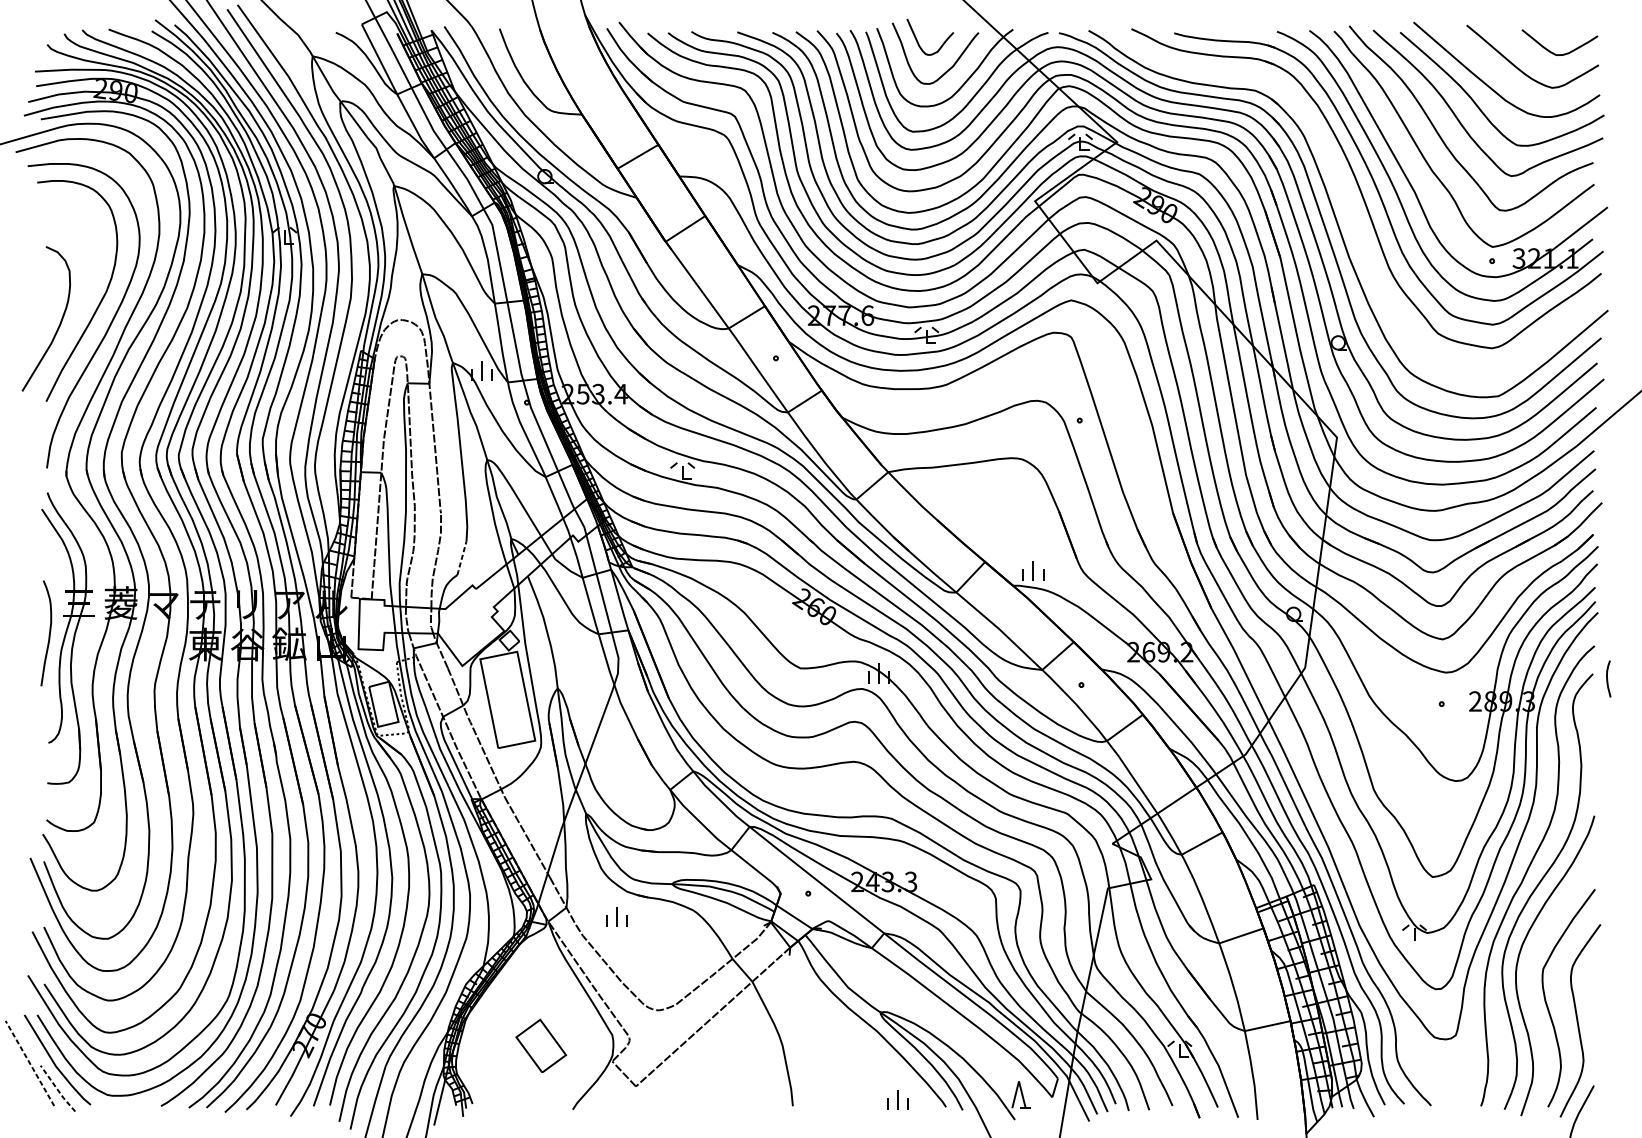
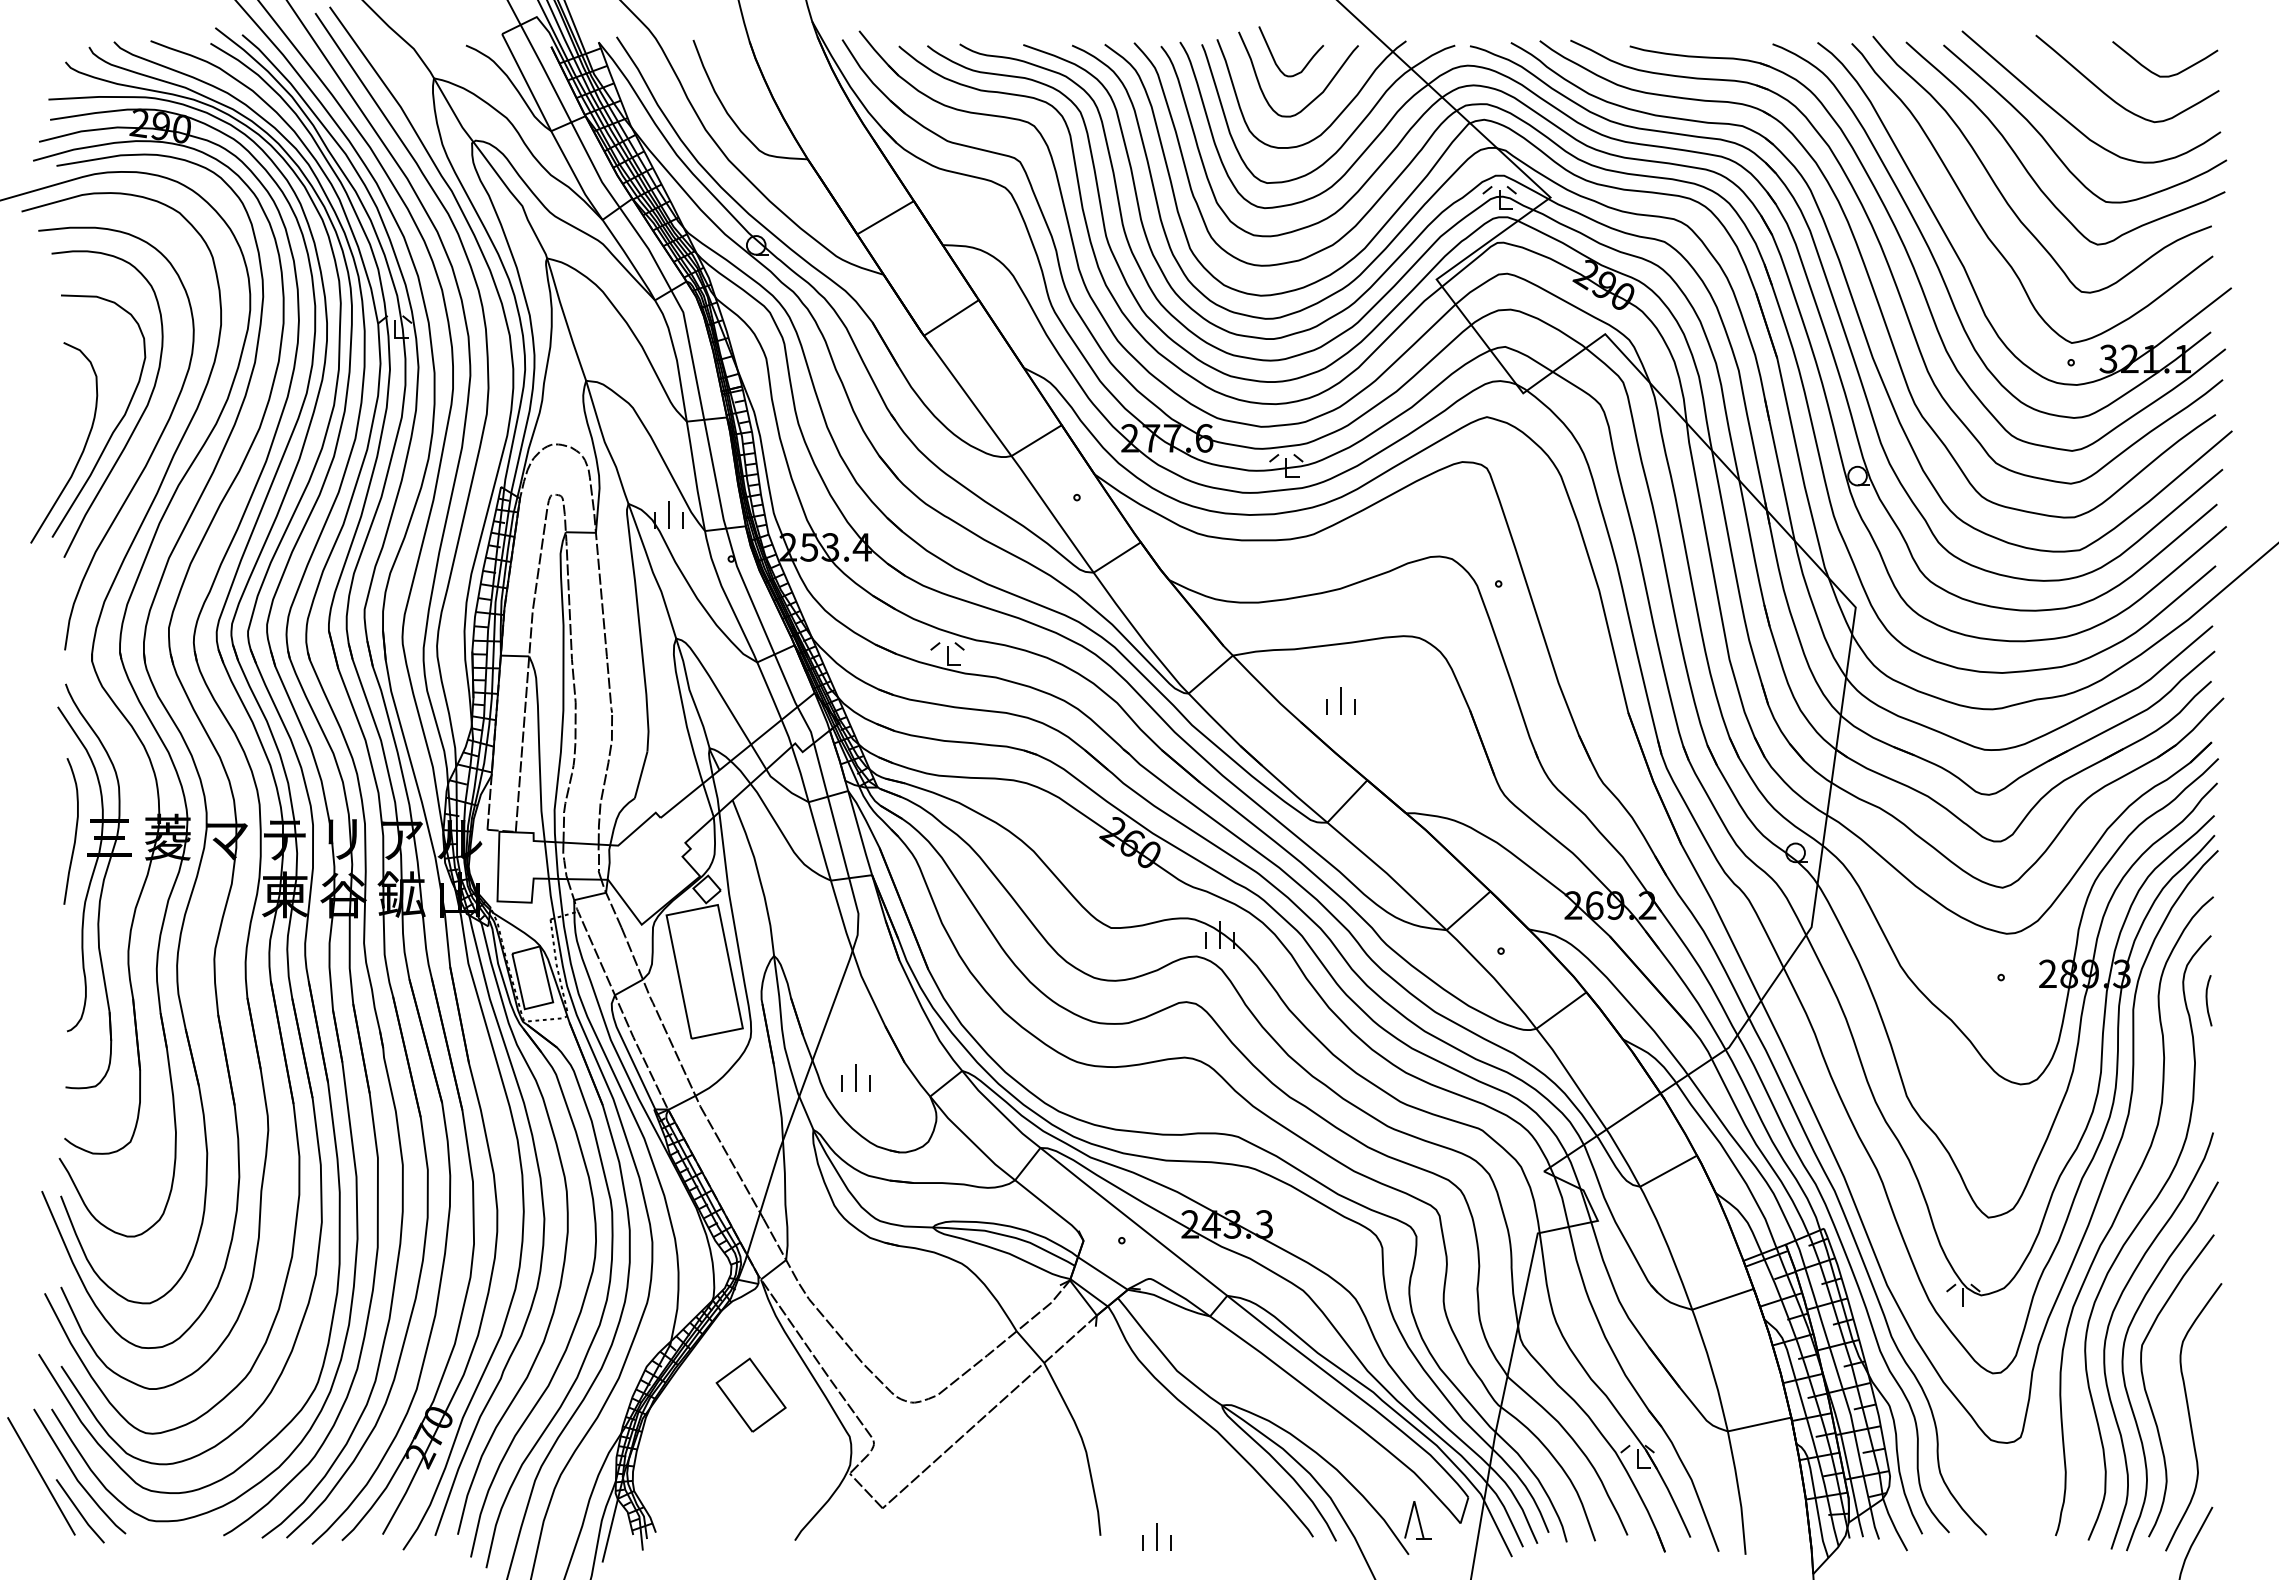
part: (1348, 201) -> (1871, 280), added
curve: (84, 306) -> (116, 425), added
line: (461, 558) -> (640, 775), dashed -> solid
part: (1032, 570) -> (1340, 700), moved
curve: (49, 633) -> (75, 831), moved
curve: (1607, 678) -> (2207, 1000), moved
part: (616, 916) -> (855, 1077), moved
curve: (1530, 990) -> (2124, 1374), added
part: (540, 1045) -> (750, 1394), moved
line: (30, 1062) -> (41, 1475), dashed -> solid
line: (57, 1089) -> (79, 1512), dashed -> solid
part: (897, 1099) -> (1156, 1536), moved

